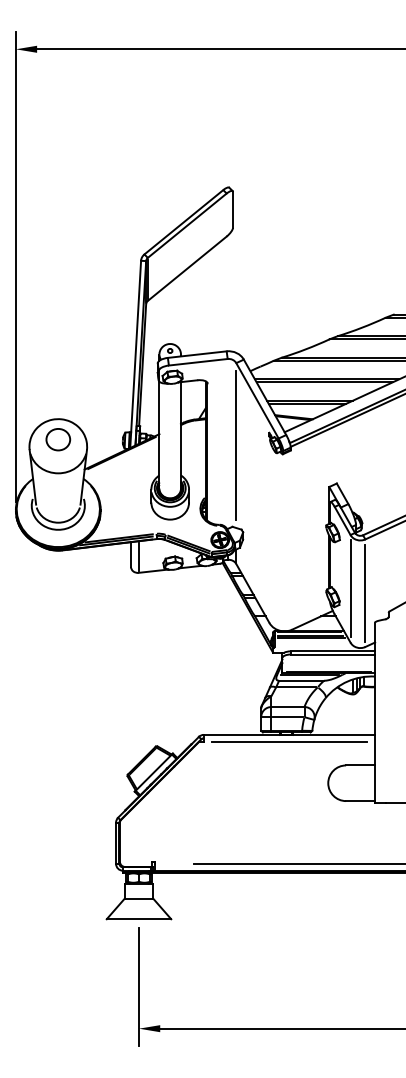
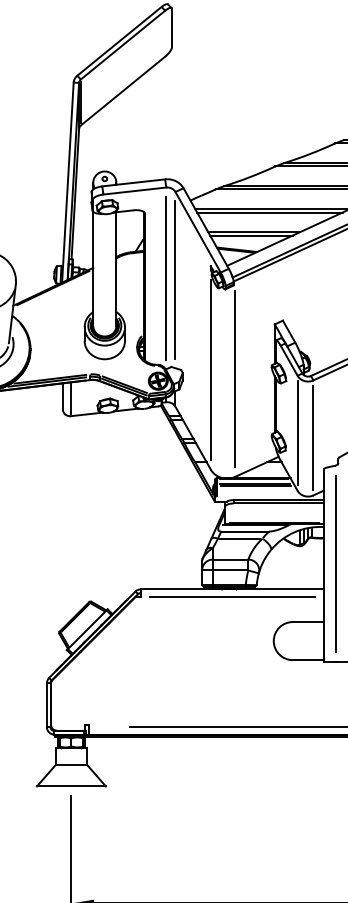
line: (227, 443) -> (166, 277), added
line: (269, 529) -> (210, 369), added
line: (292, 537) -> (235, 378), added
line: (386, 710) -> (336, 563), added

